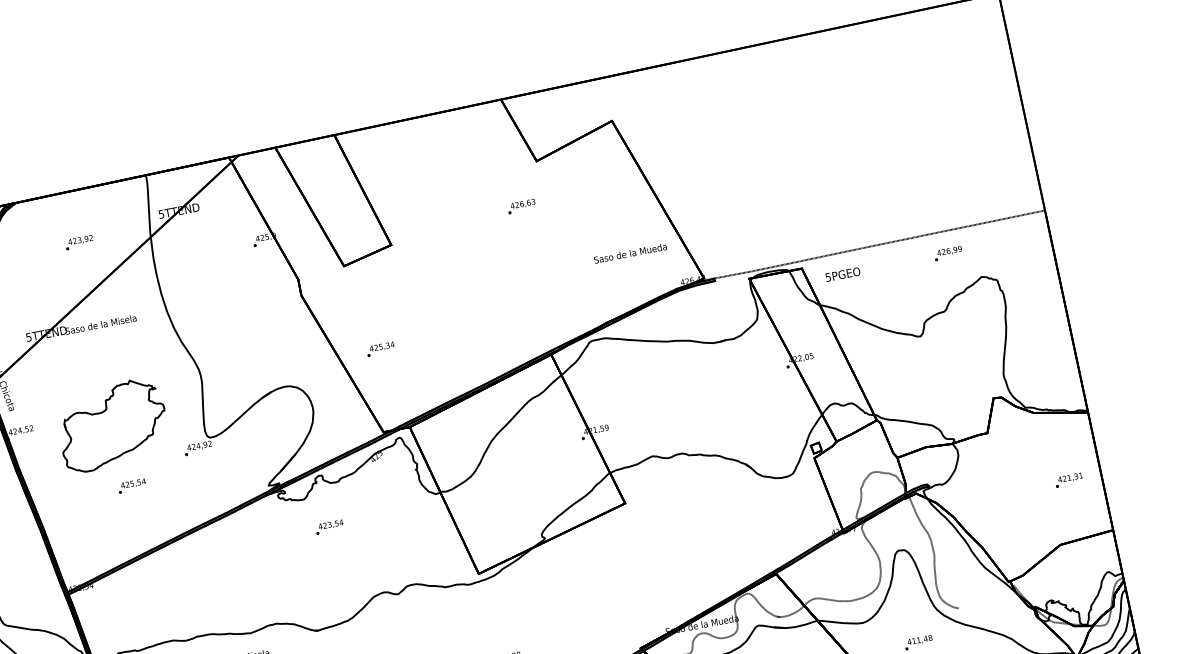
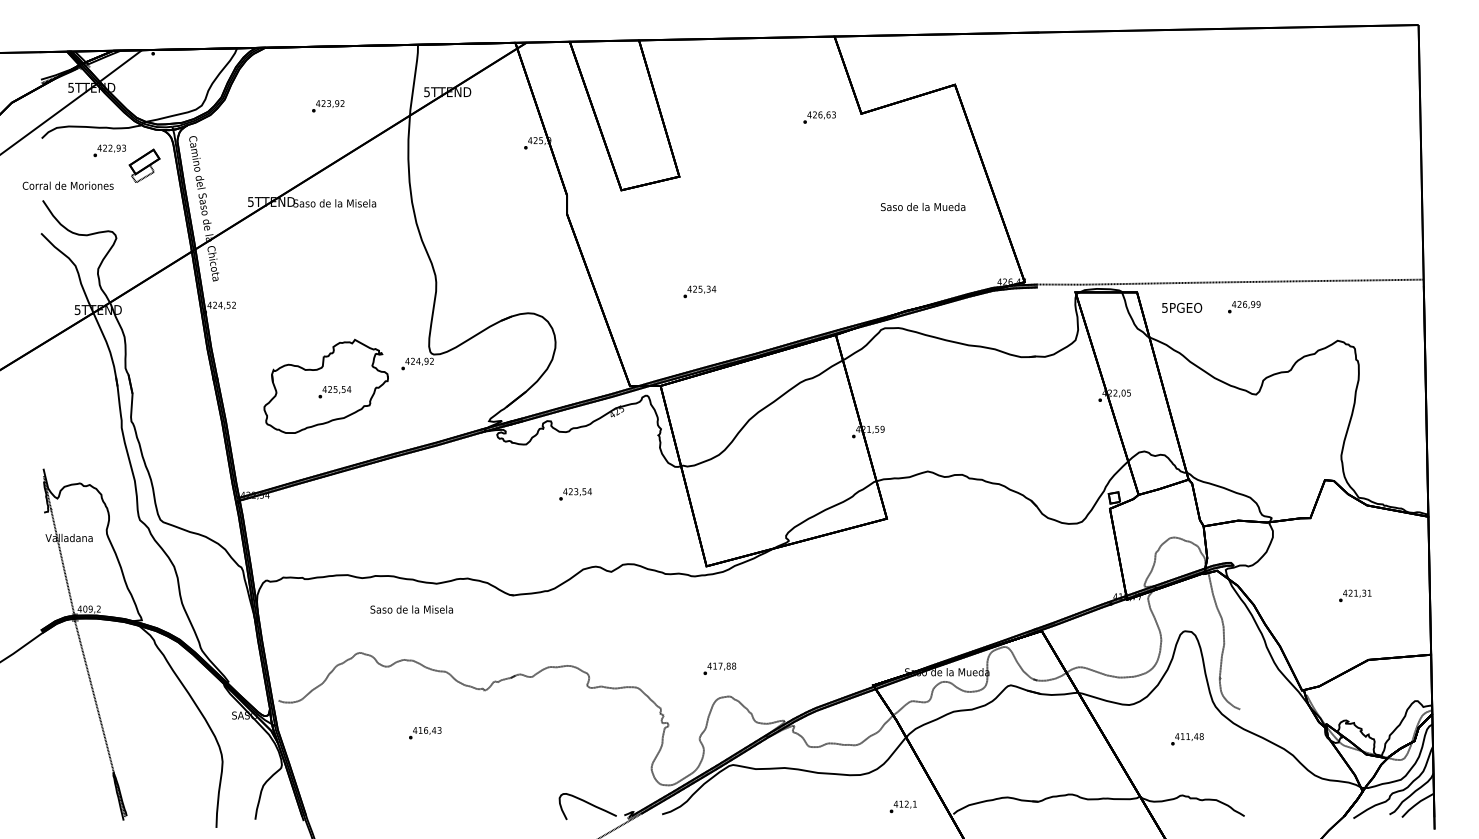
text: (521, 206) -> (819, 117), moved
text: (630, 252) -> (923, 206), moved
text: (948, 253) -> (1244, 307), moved
text: (380, 349) -> (699, 291), moved
part: (111, 424) -> (325, 385), moved
text: (1069, 479) -> (1355, 595), moved
text: (329, 527) -> (575, 494), moved

